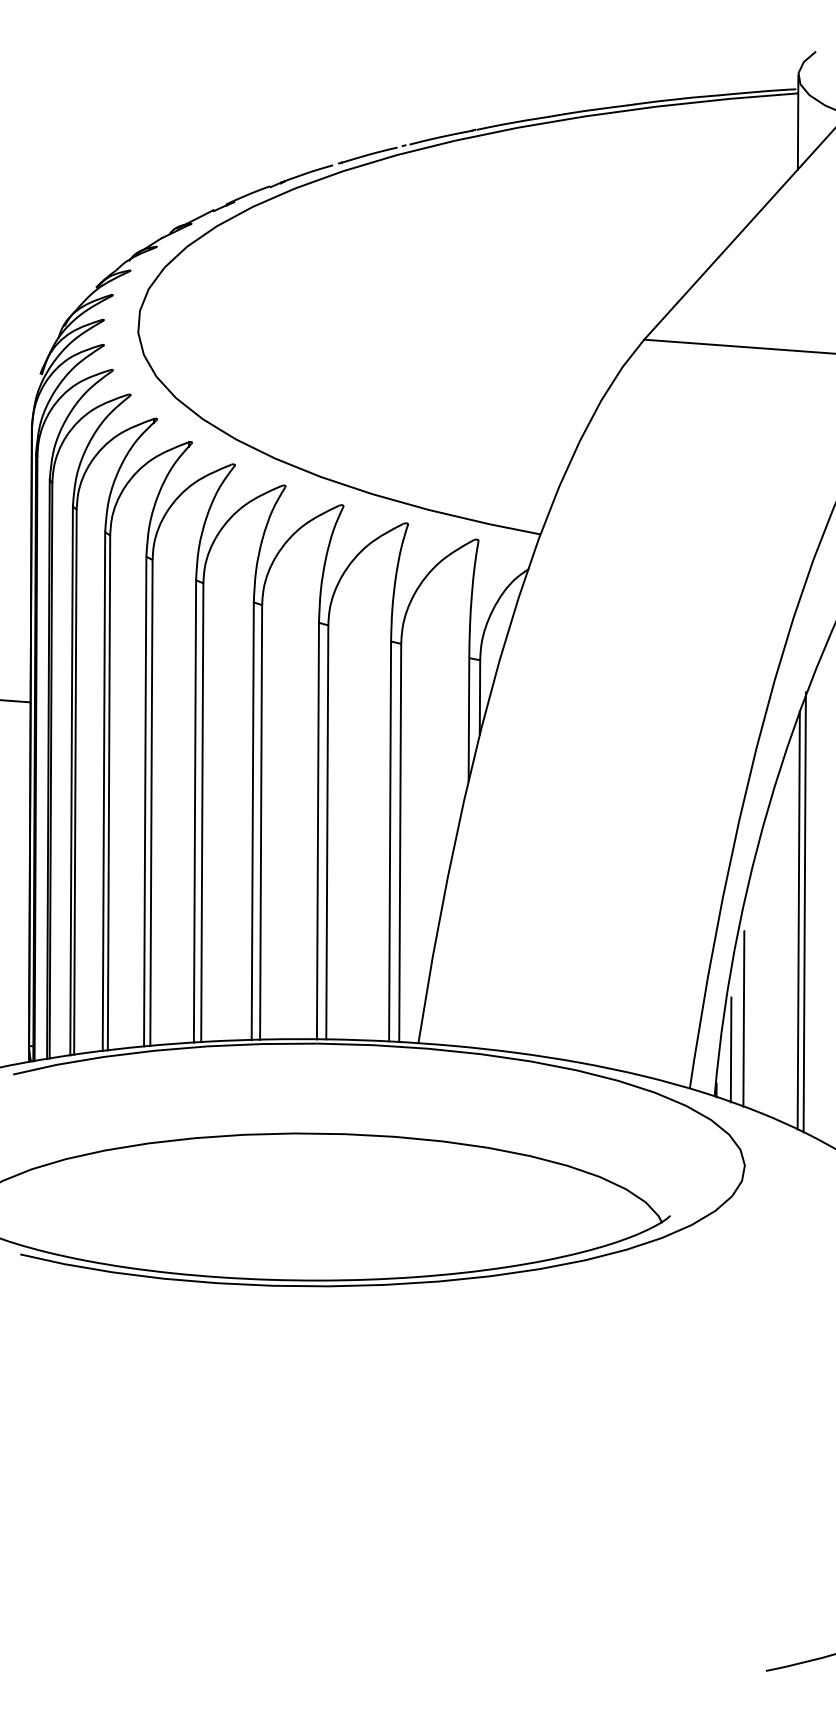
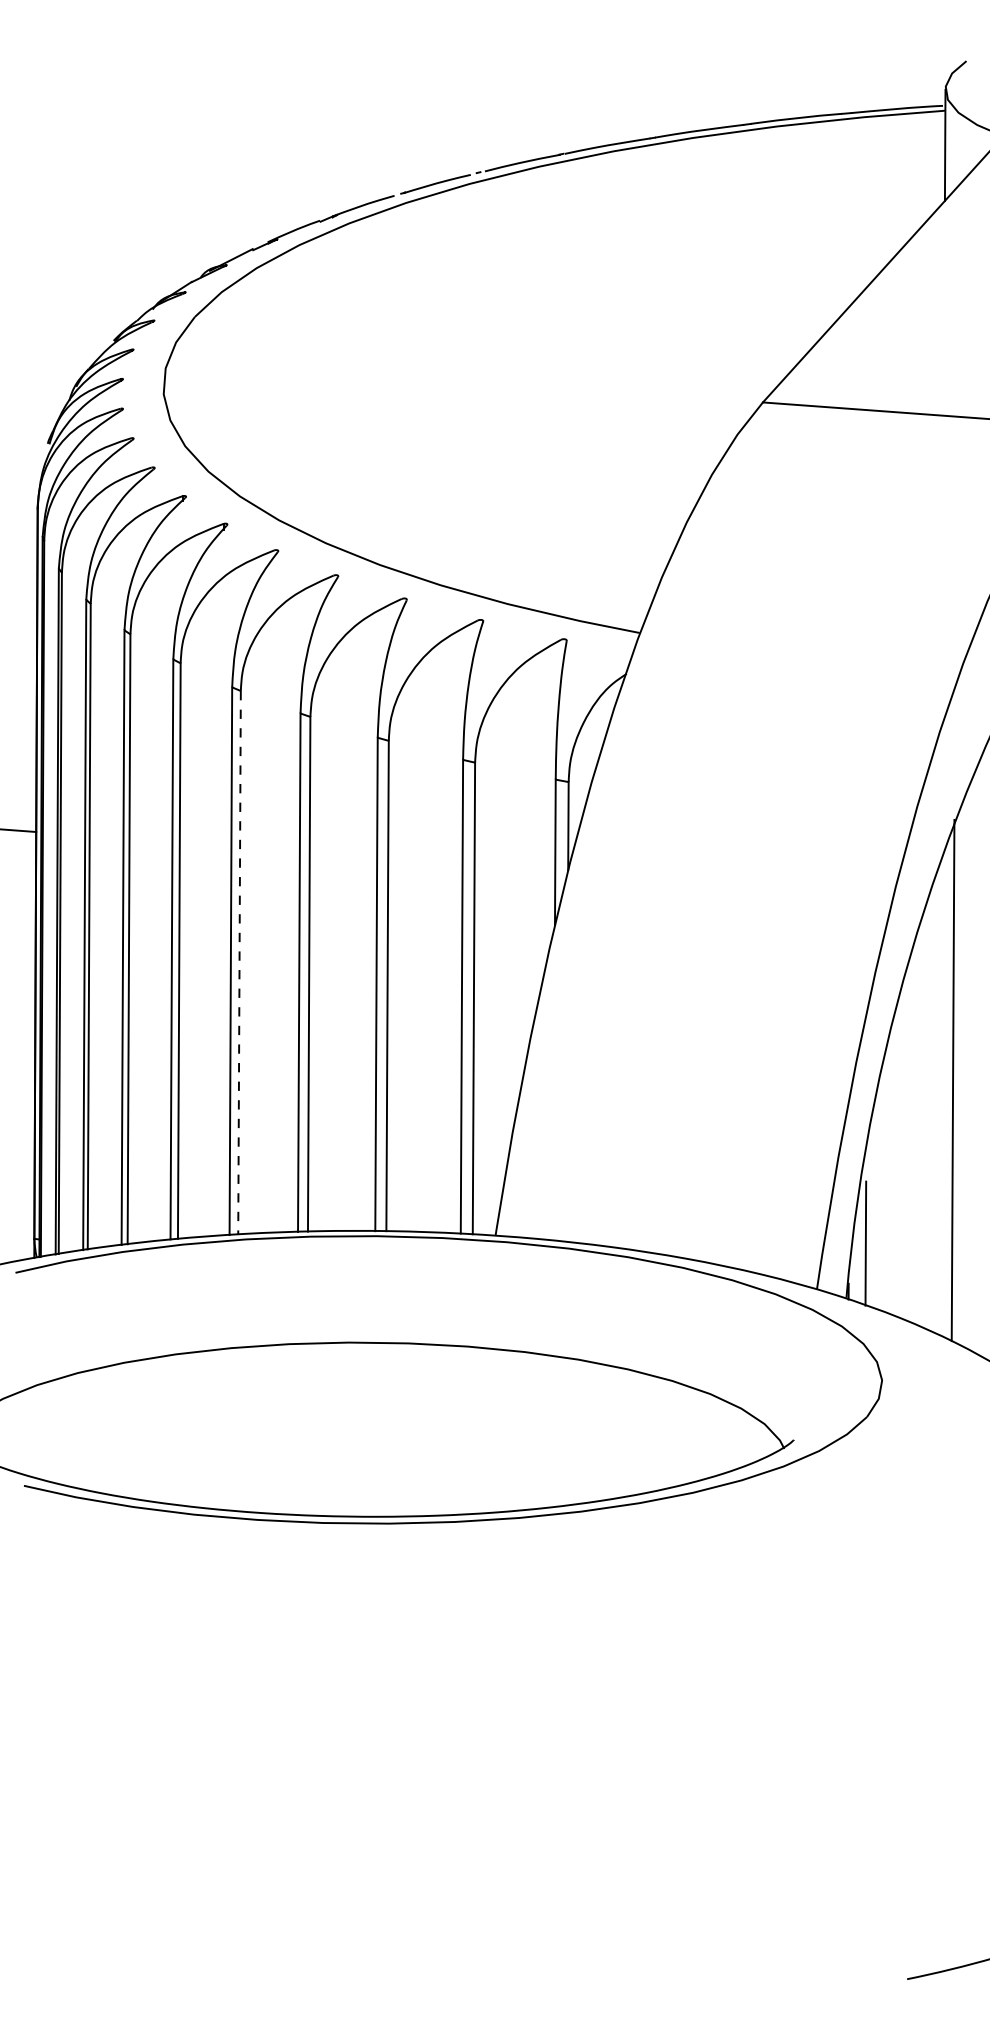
line: (202, 813) -> (239, 963), solid -> dashed
line: (798, 920) -> (945, 1090), removed
line: (743, 1018) -> (880, 1206), removed

